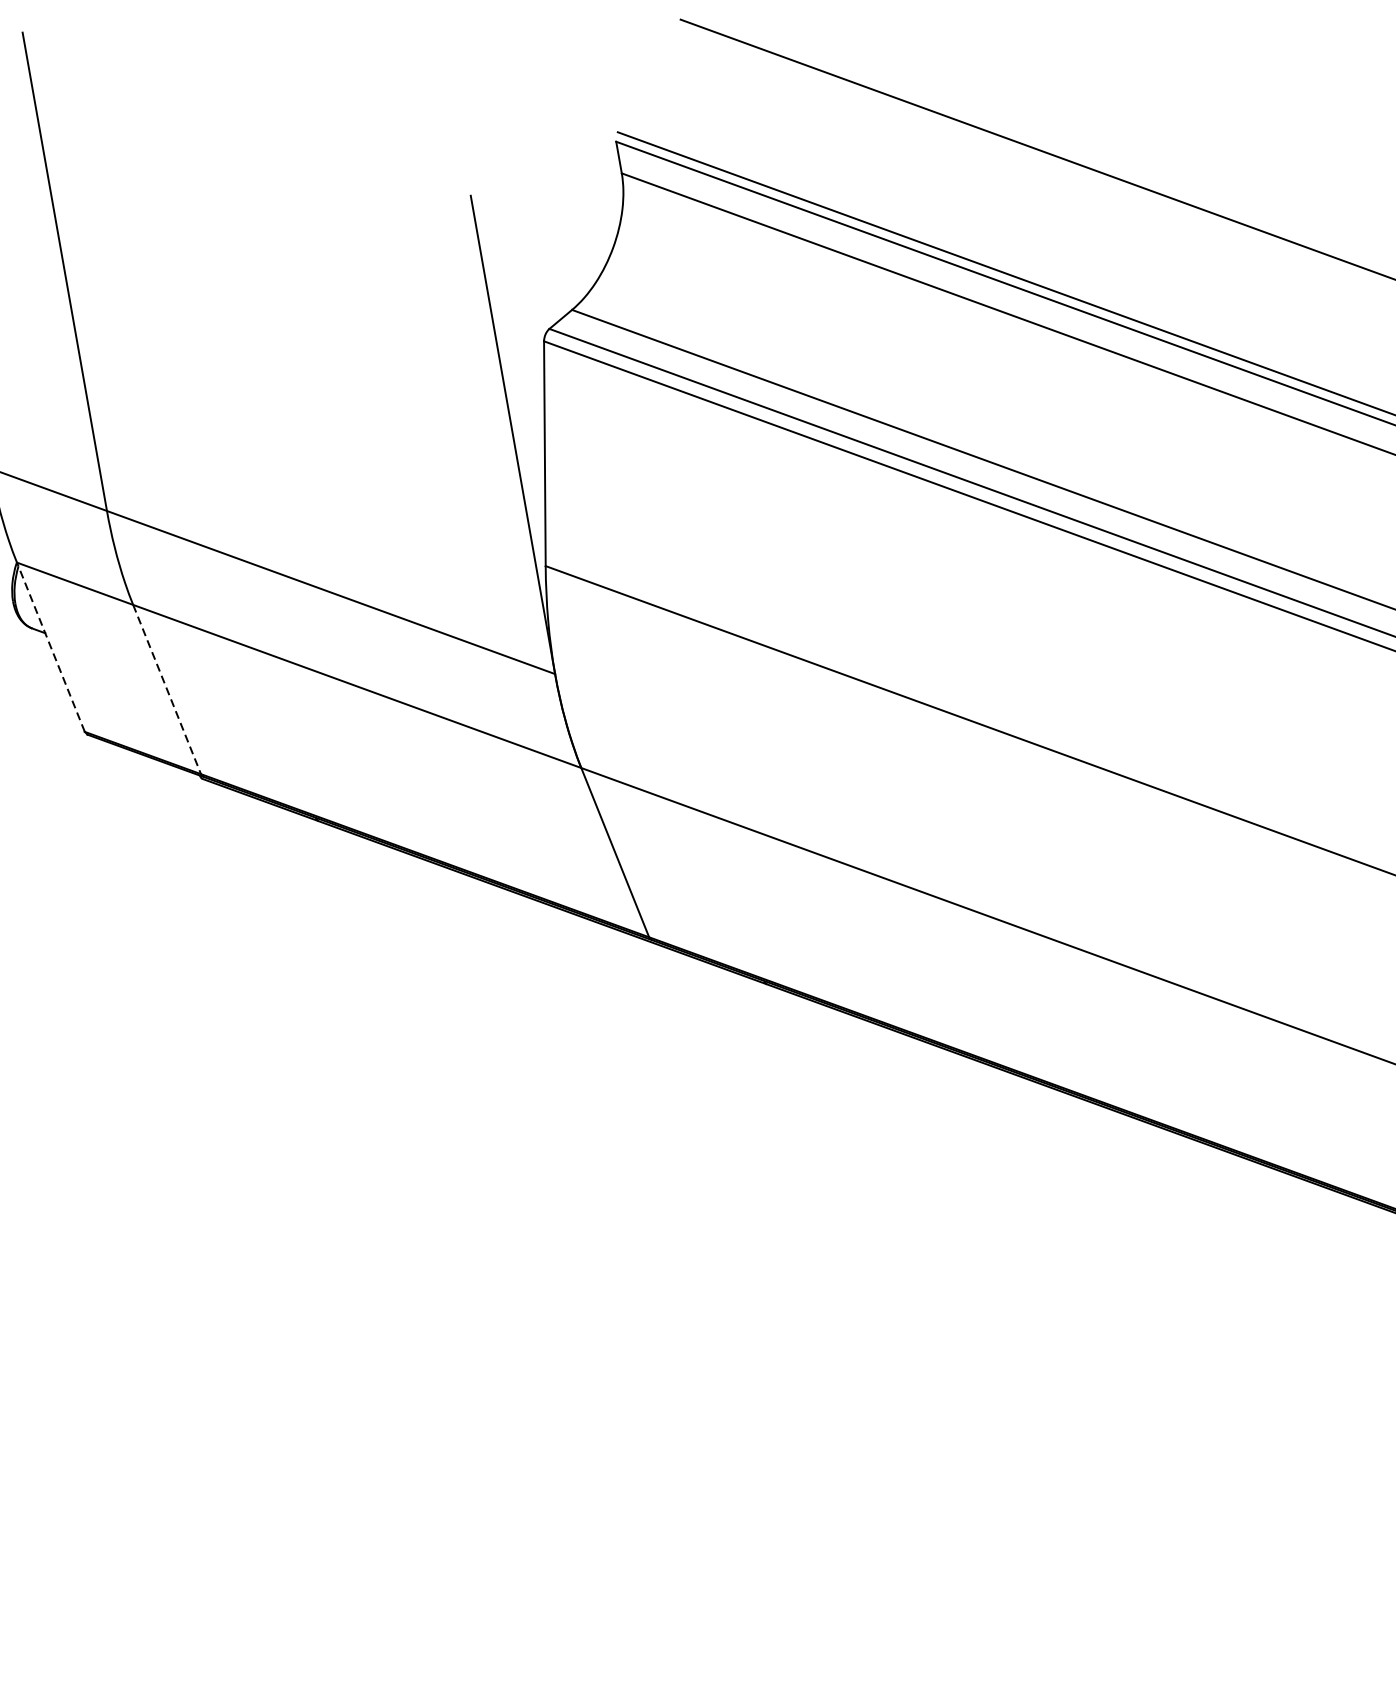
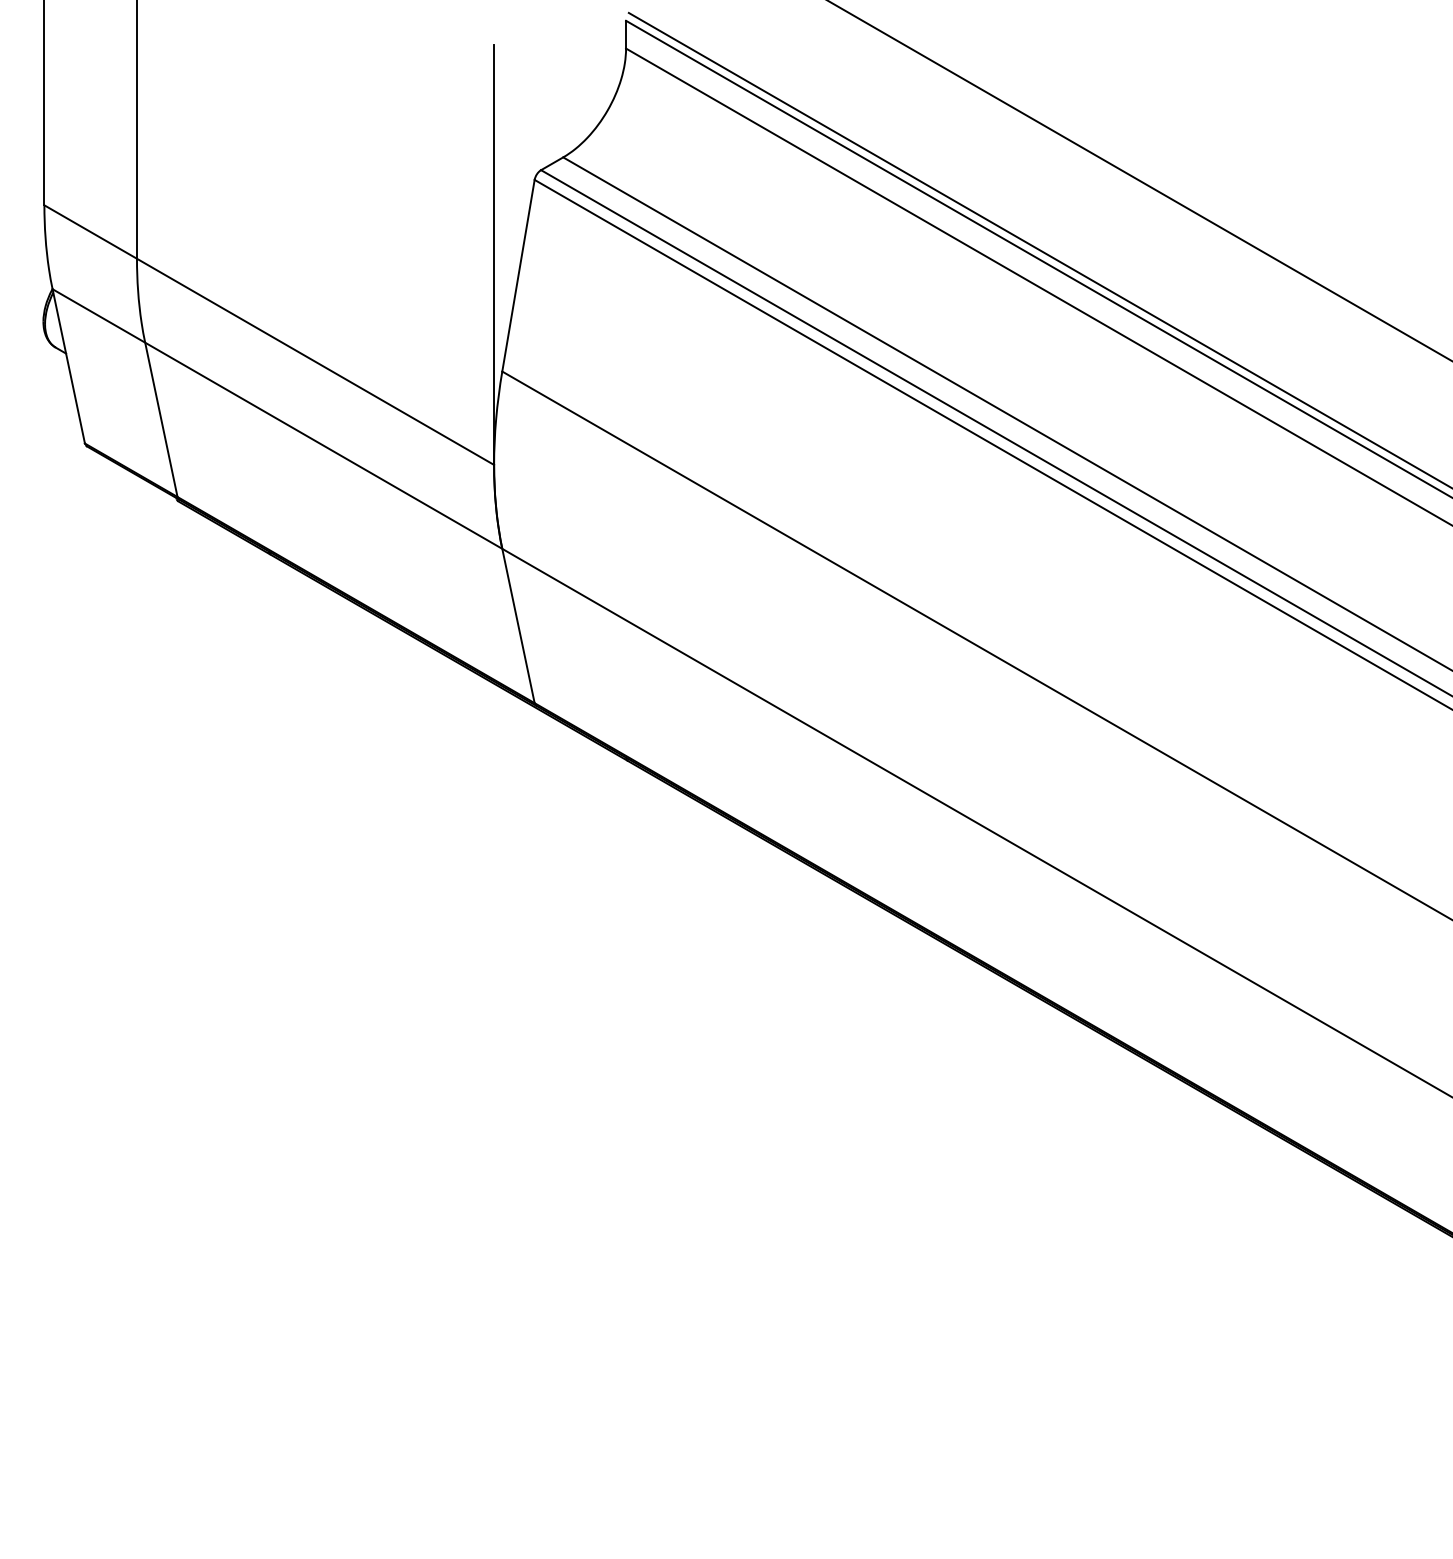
line: (50, 647) -> (68, 366), dashed -> solid
line: (167, 689) -> (161, 419), dashed -> solid

